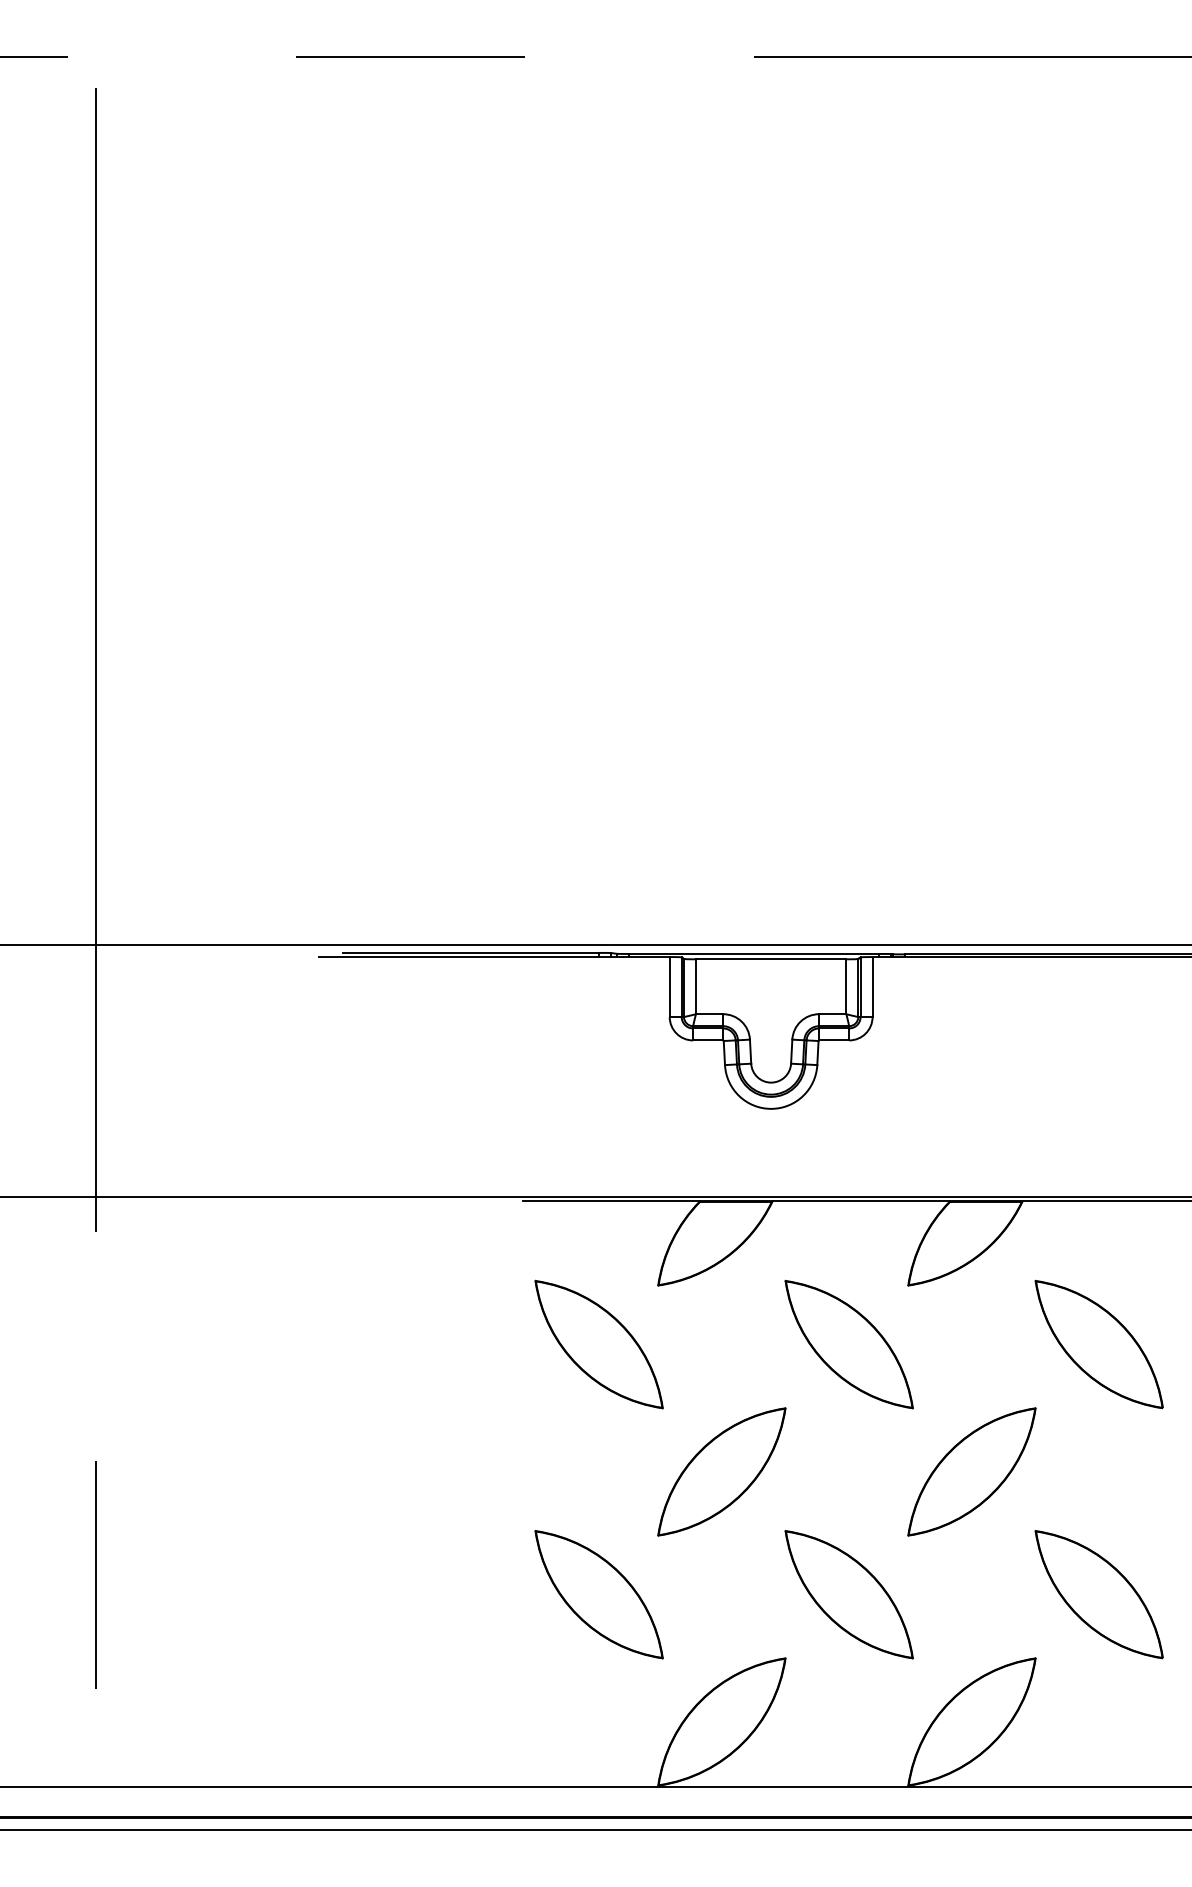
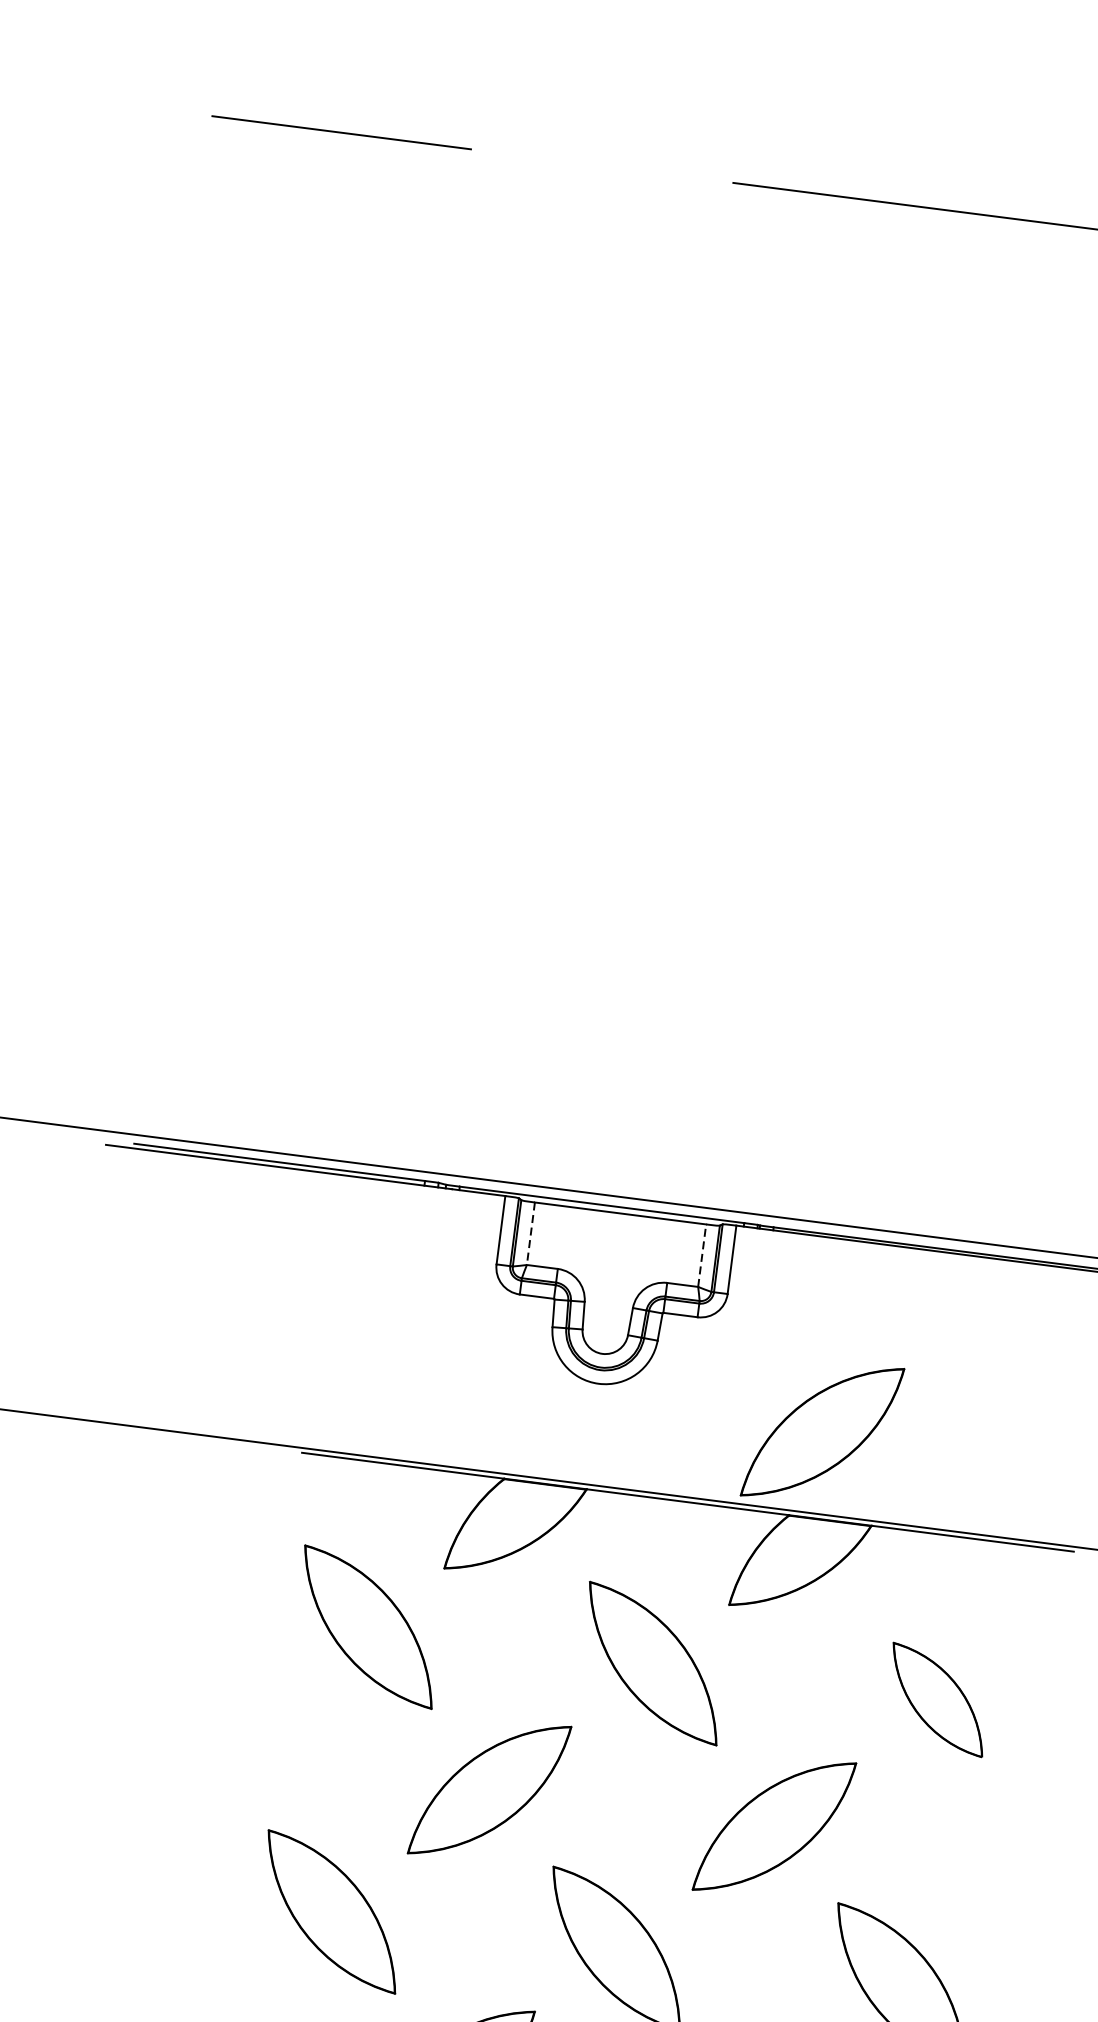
line: (846, 986) -> (702, 1255), solid -> dashed
line: (695, 987) -> (530, 1234), solid -> dashed
part: (969, 1125) -> (822, 1431), added
part: (1098, 1344) -> (937, 1699), size x0.7

